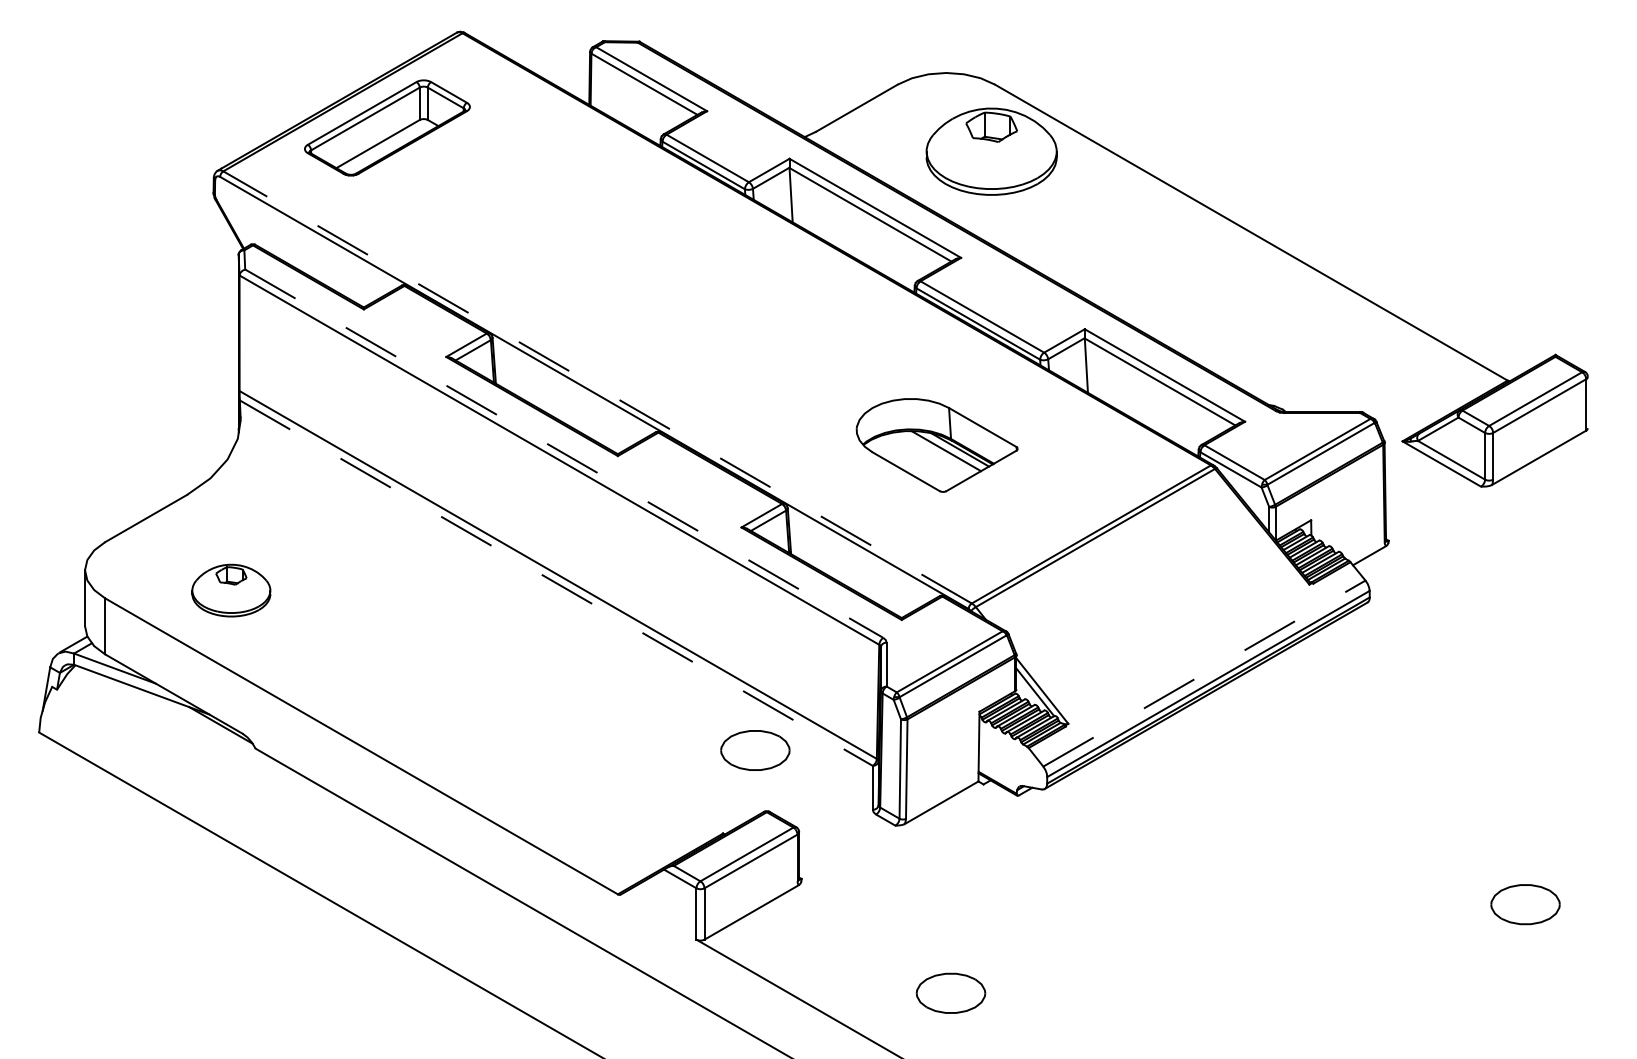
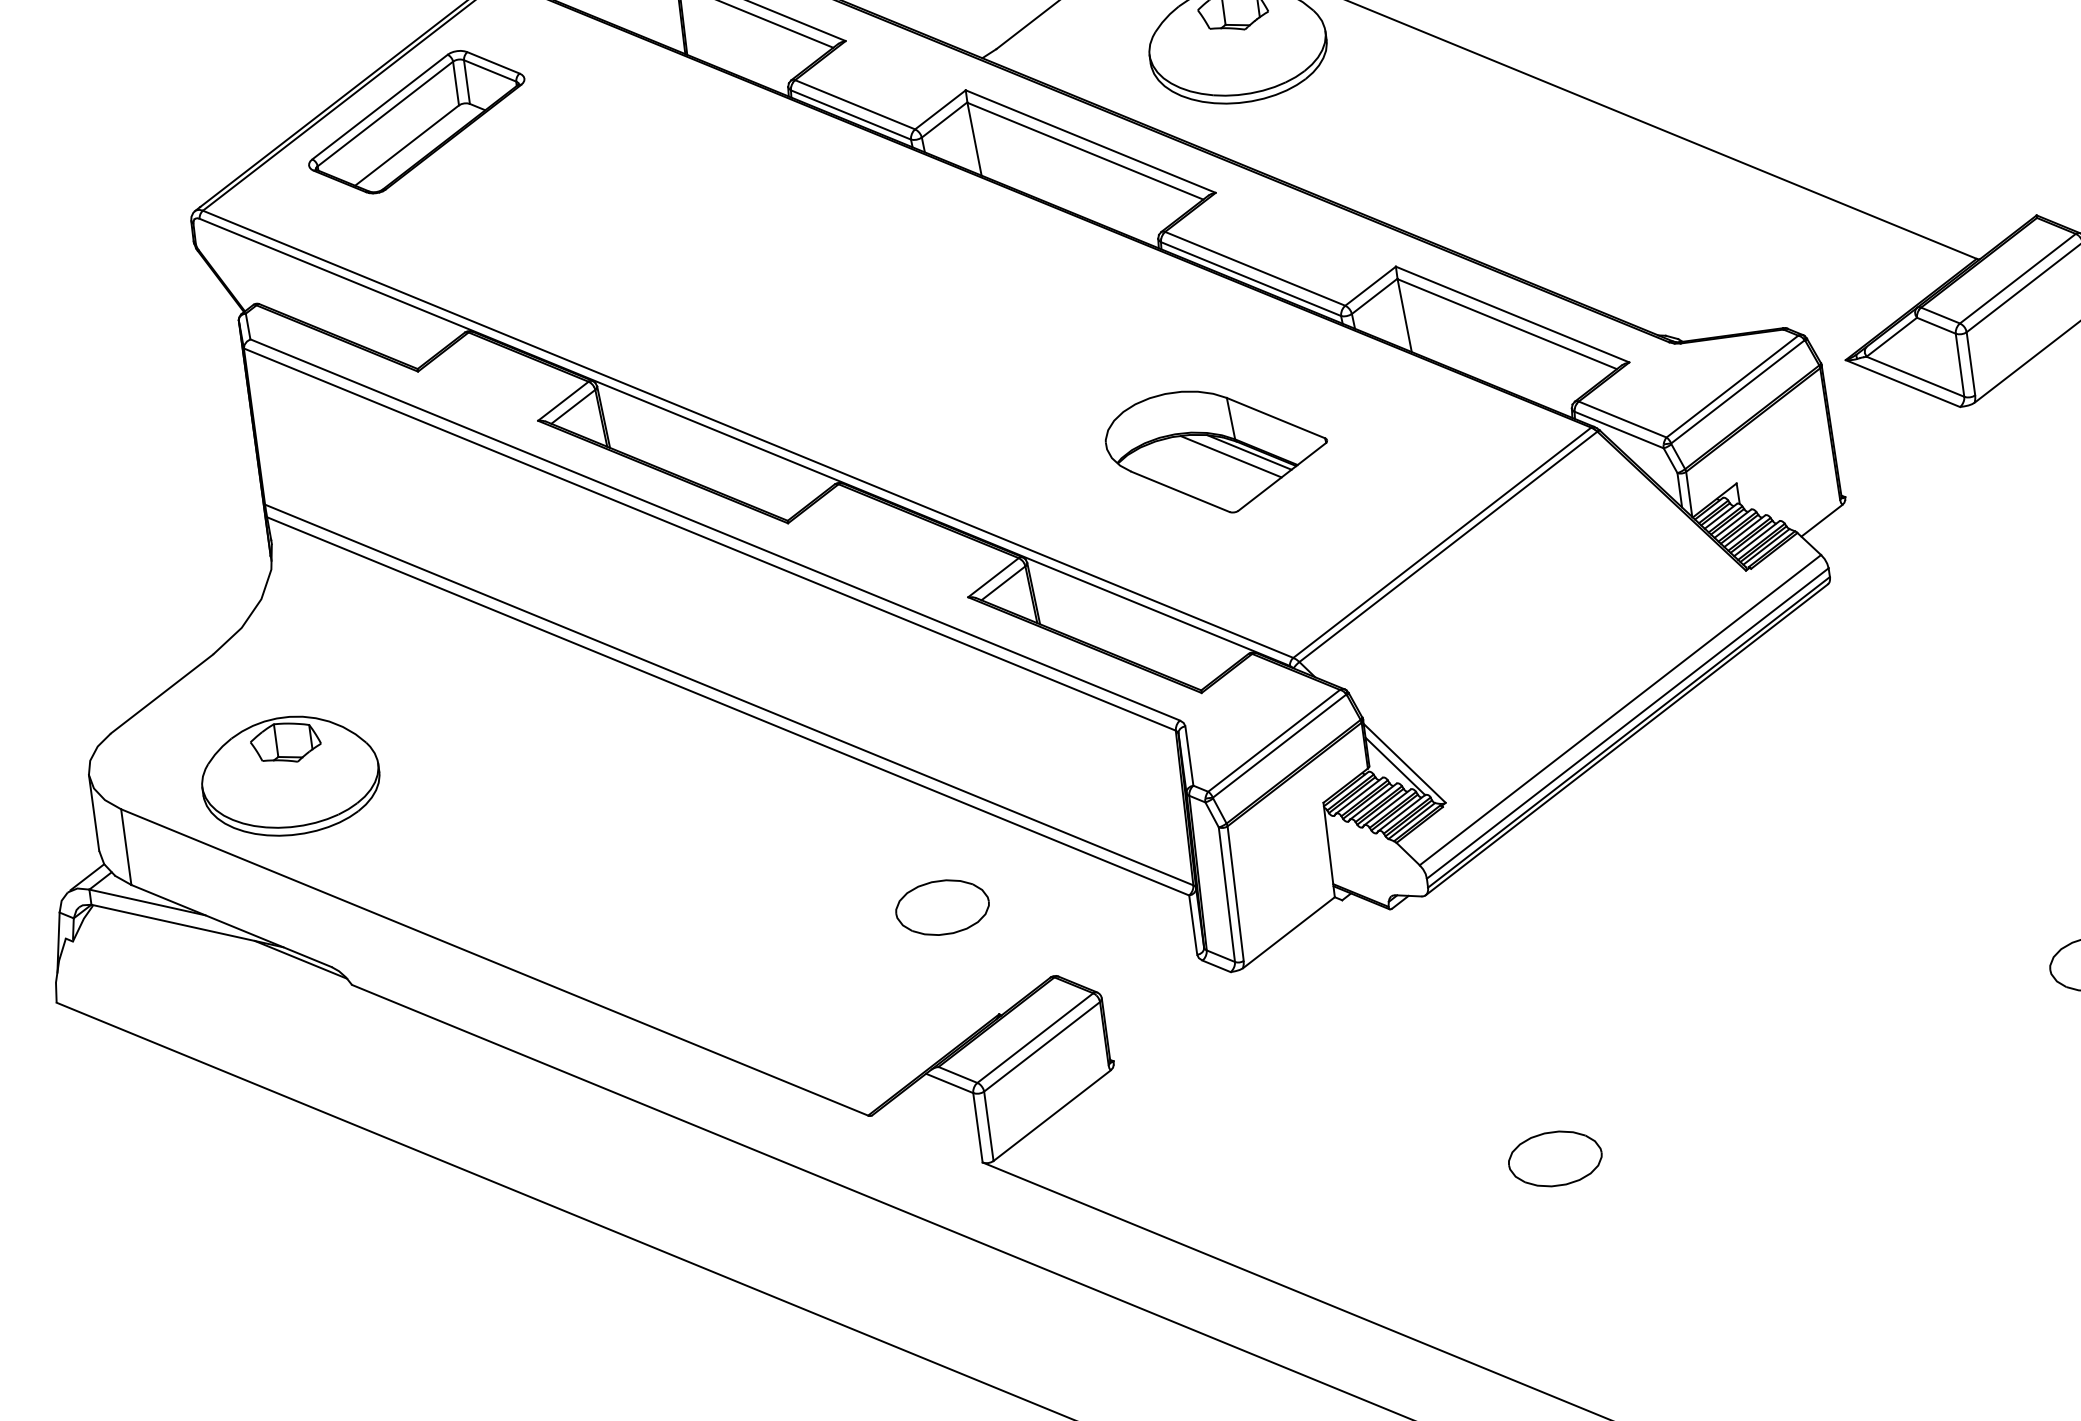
line: (597, 387) -> (748, 434), dashed -> solid
line: (564, 453) -> (715, 529), dashed -> solid
line: (556, 583) -> (728, 706), dashed -> solid
part: (231, 590) -> (290, 775), size x1.67
line: (1204, 673) -> (1620, 710), dashed -> solid
part: (755, 750) -> (942, 907), moved
part: (950, 992) -> (1554, 1157), moved

